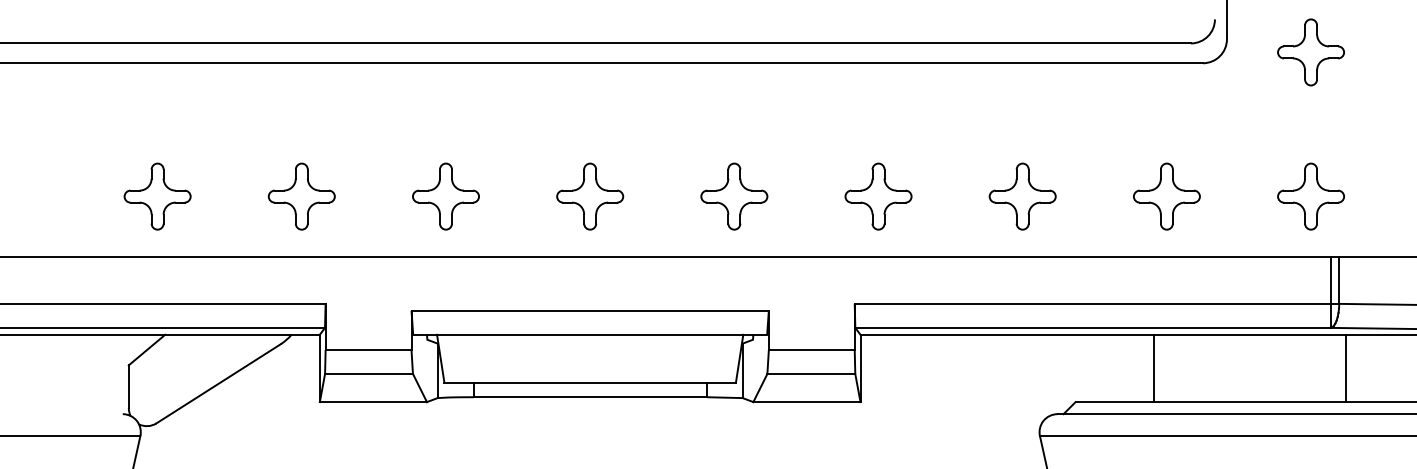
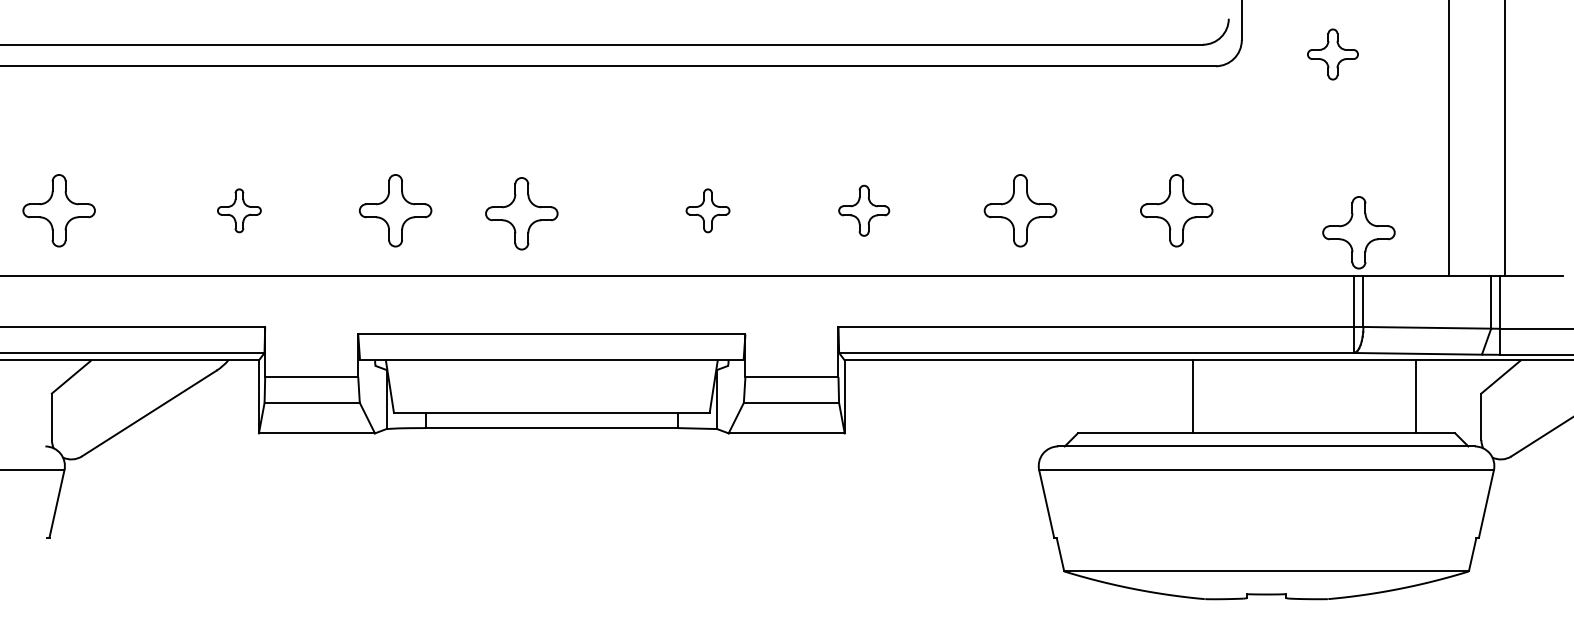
part: (1310, 52) -> (1332, 54), size x0.7
part: (157, 196) -> (58, 210), moved
part: (301, 196) -> (239, 210), size x0.6
part: (589, 196) -> (521, 213), moved
part: (733, 196) -> (707, 210), size x0.6
part: (877, 196) -> (863, 210), size x0.7
part: (1310, 196) -> (1358, 232), moved
line: (1153, 368) -> (1193, 396), moved
line: (1345, 368) -> (1415, 396), moved

